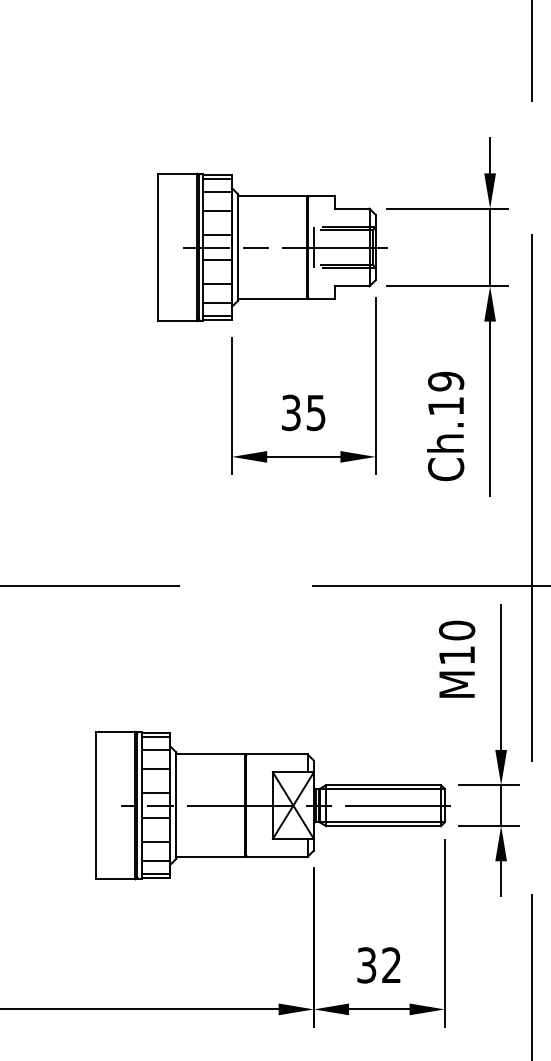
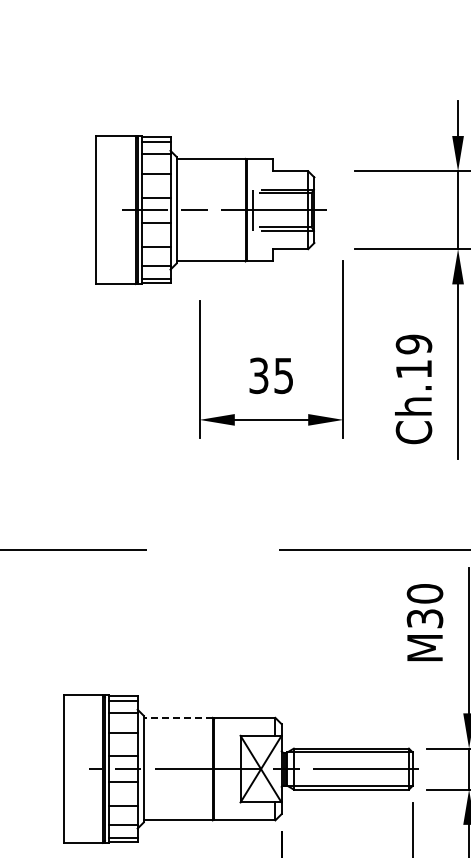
part: (272, 247) -> (211, 210), moved
text: (457, 655) -> (425, 618), M10 -> M30
line: (210, 754) -> (178, 717), solid -> dashed

